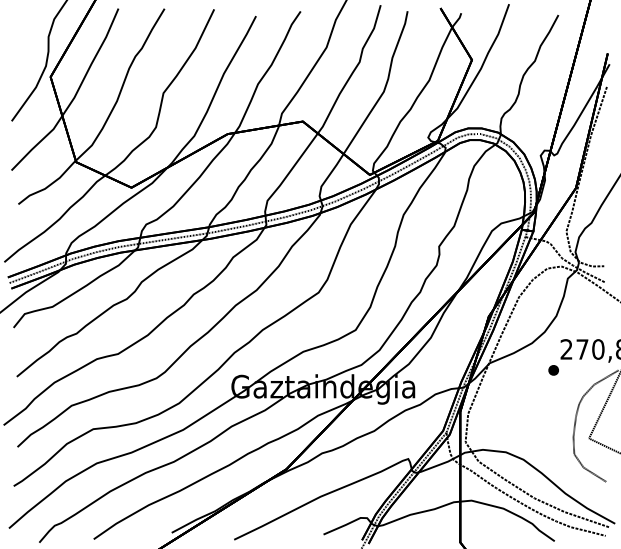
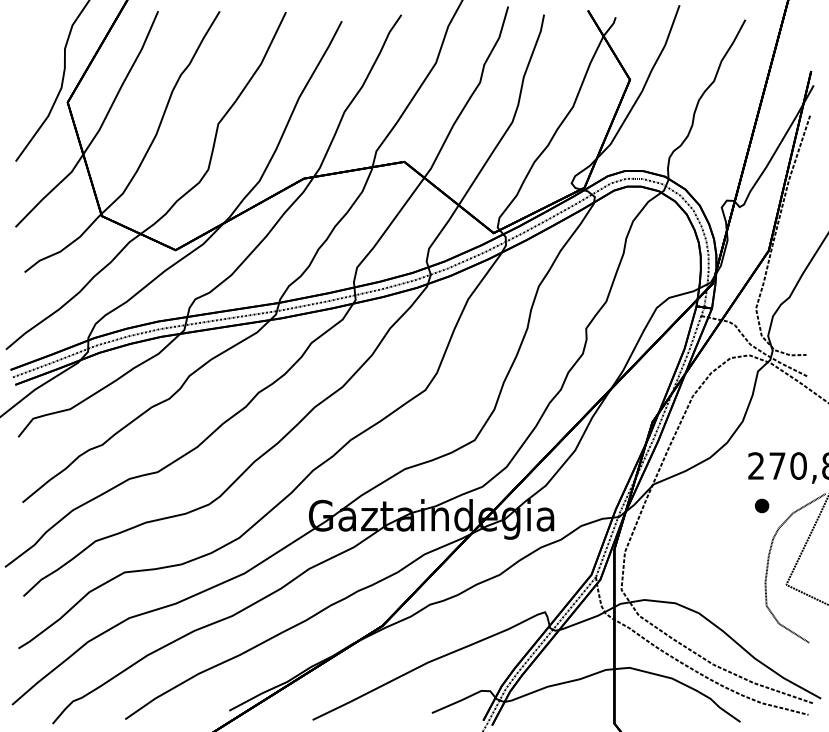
part: (554, 370) -> (762, 505), moved

